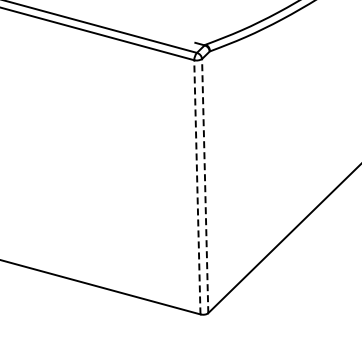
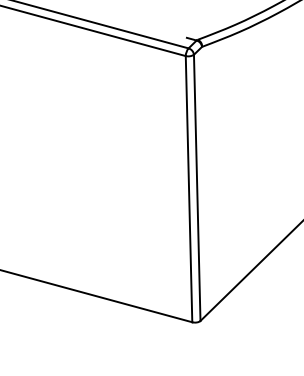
line: (205, 185) -> (197, 187), dashed -> solid
line: (197, 186) -> (189, 188), dashed -> solid

